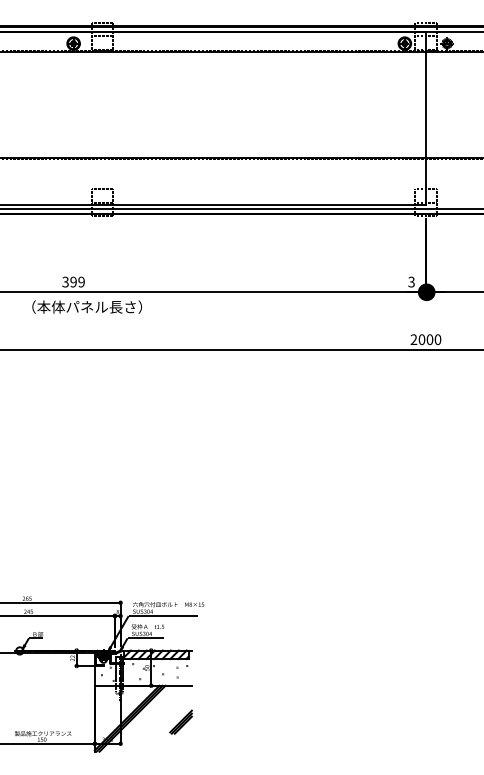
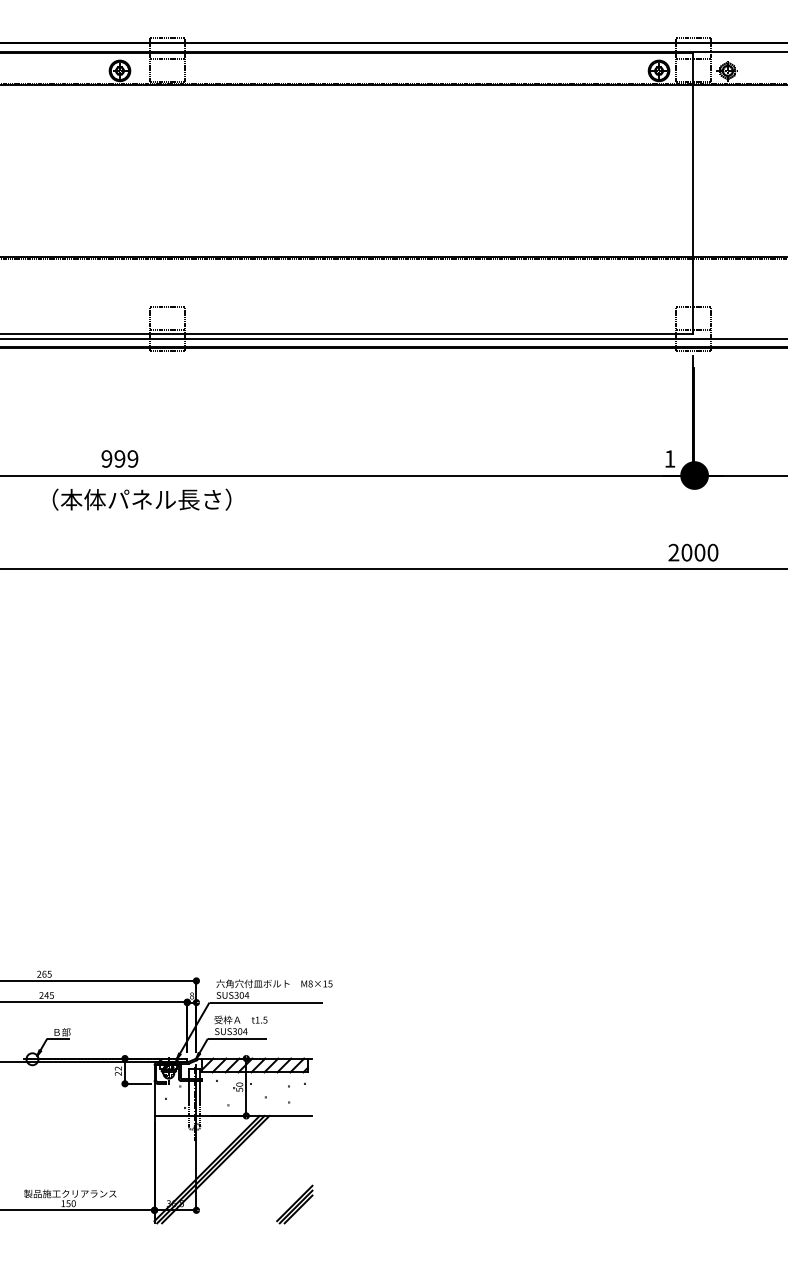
text: (411, 281) -> (669, 457), 3 -> 1
text: (65, 282) -> (106, 459), 399 -> 999
part: (180, 721) -> (293, 1203), moved

